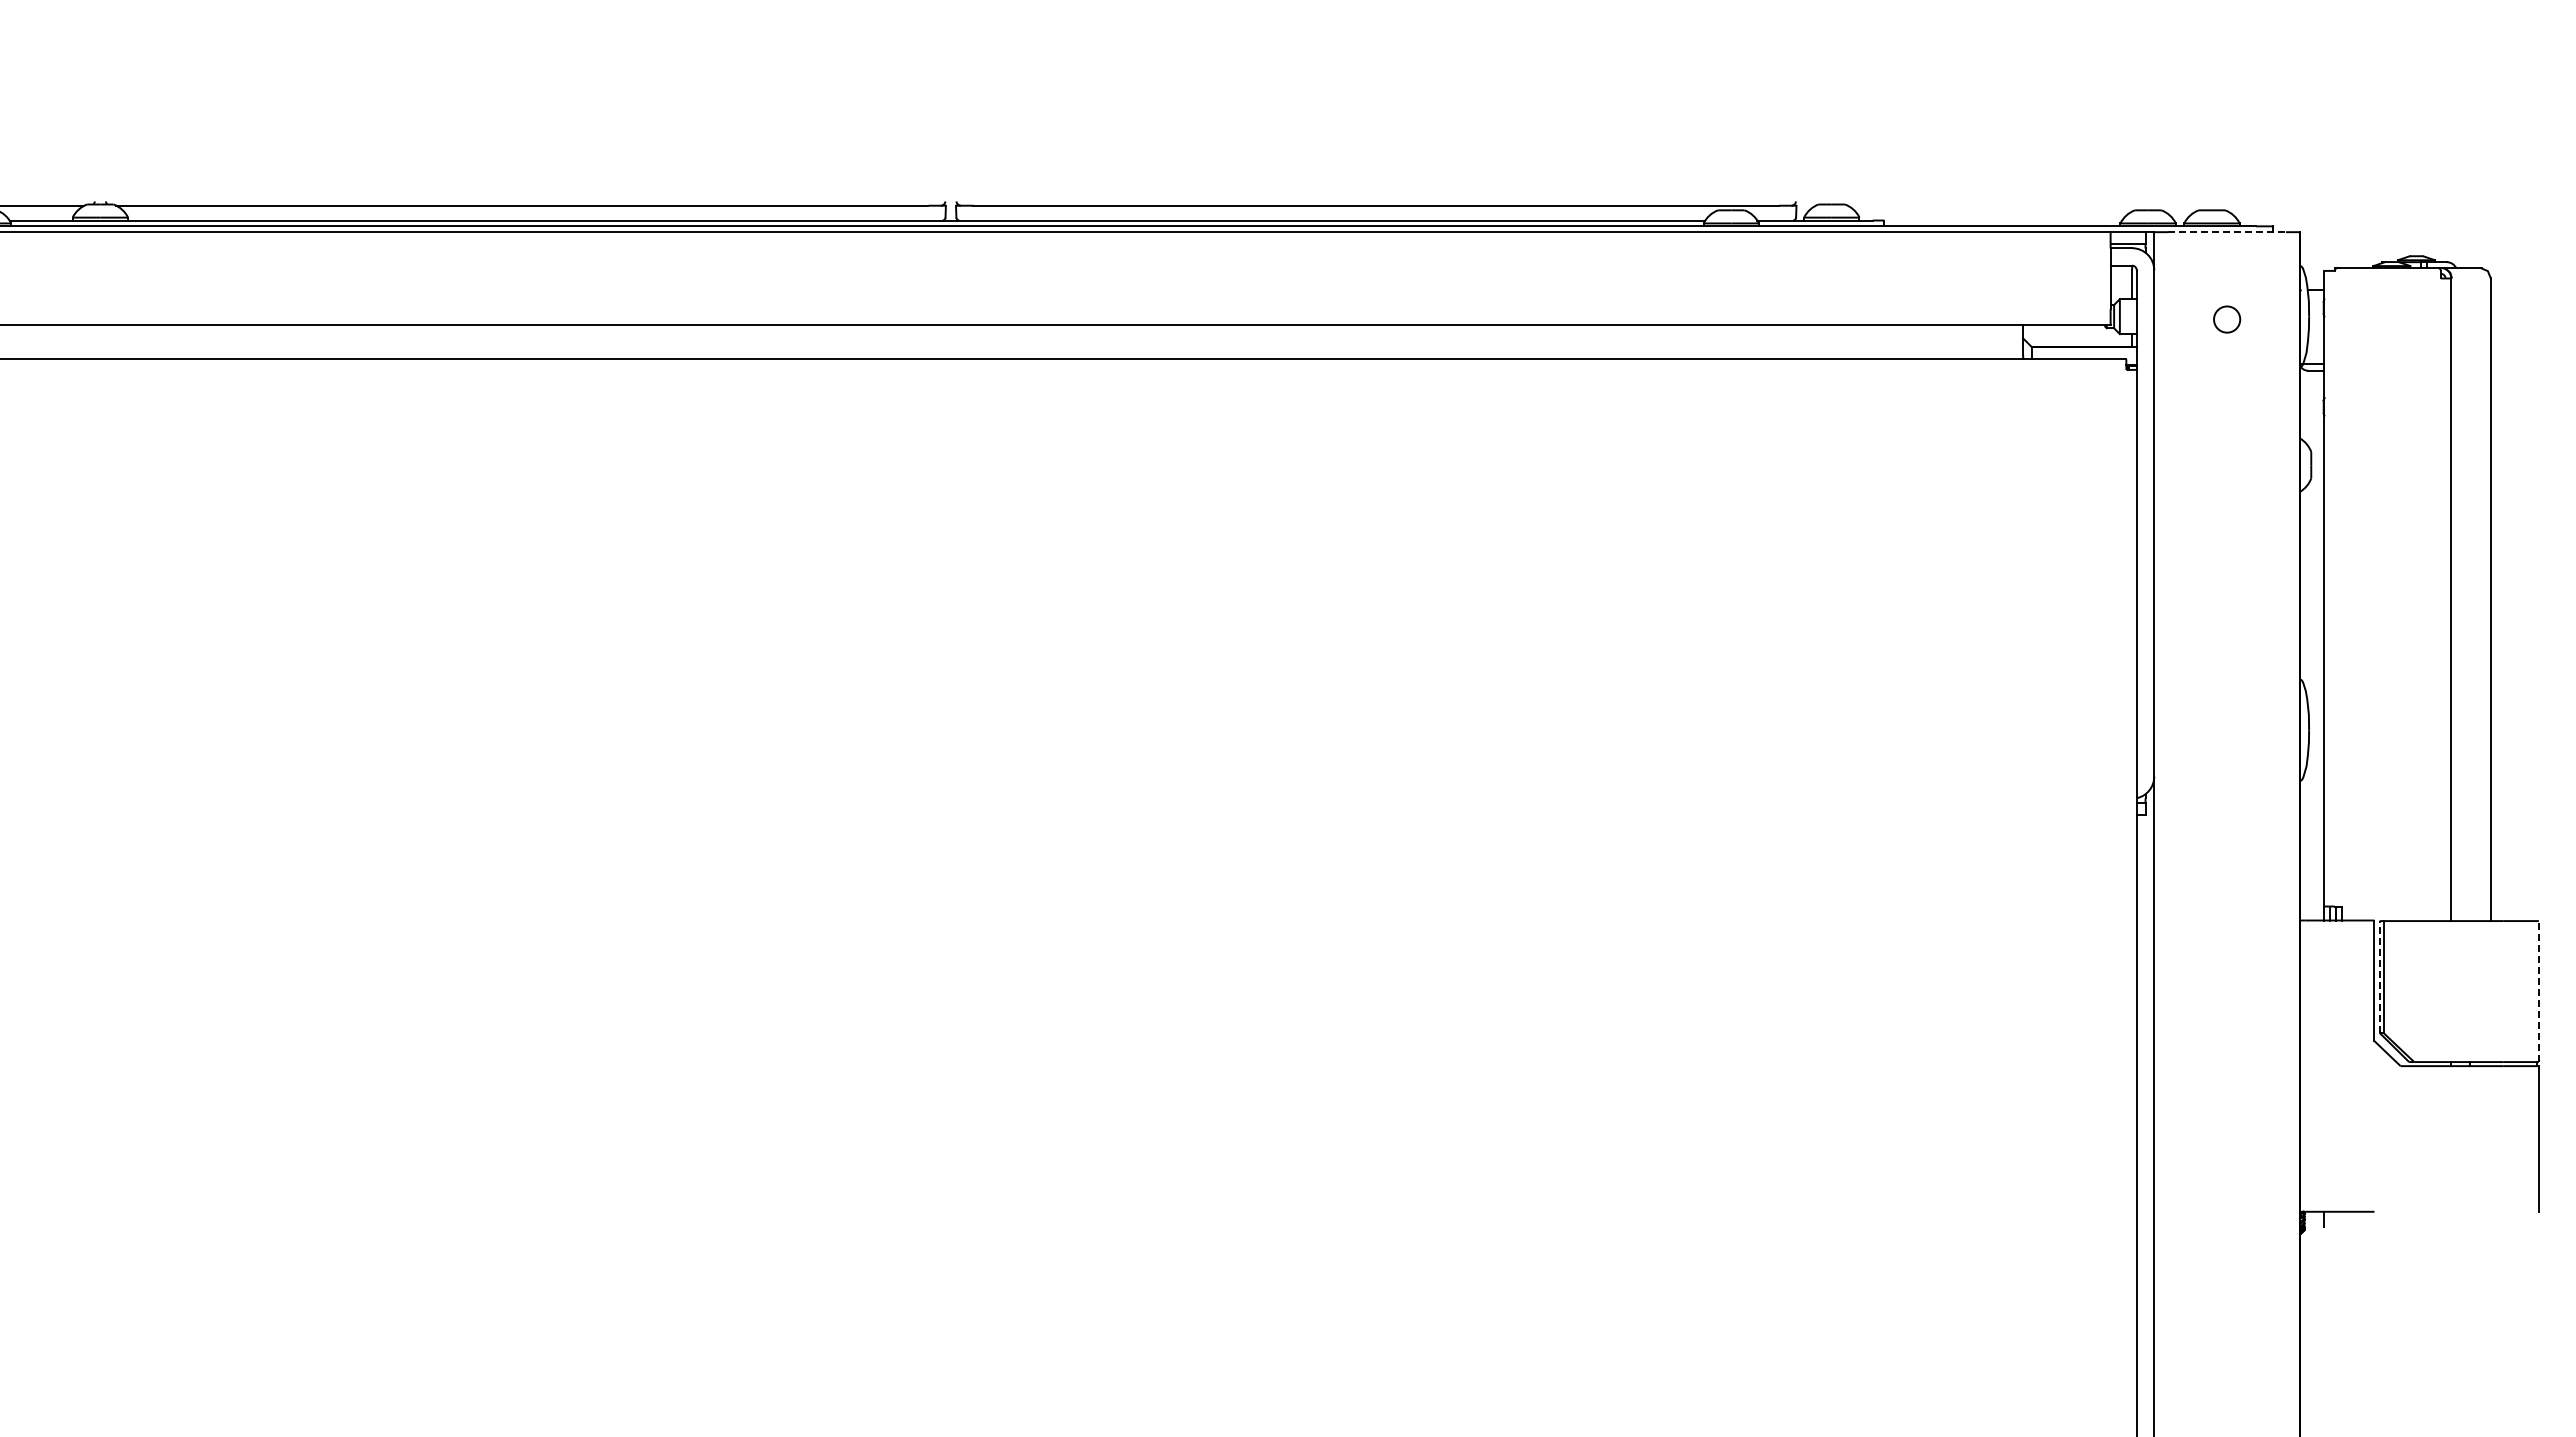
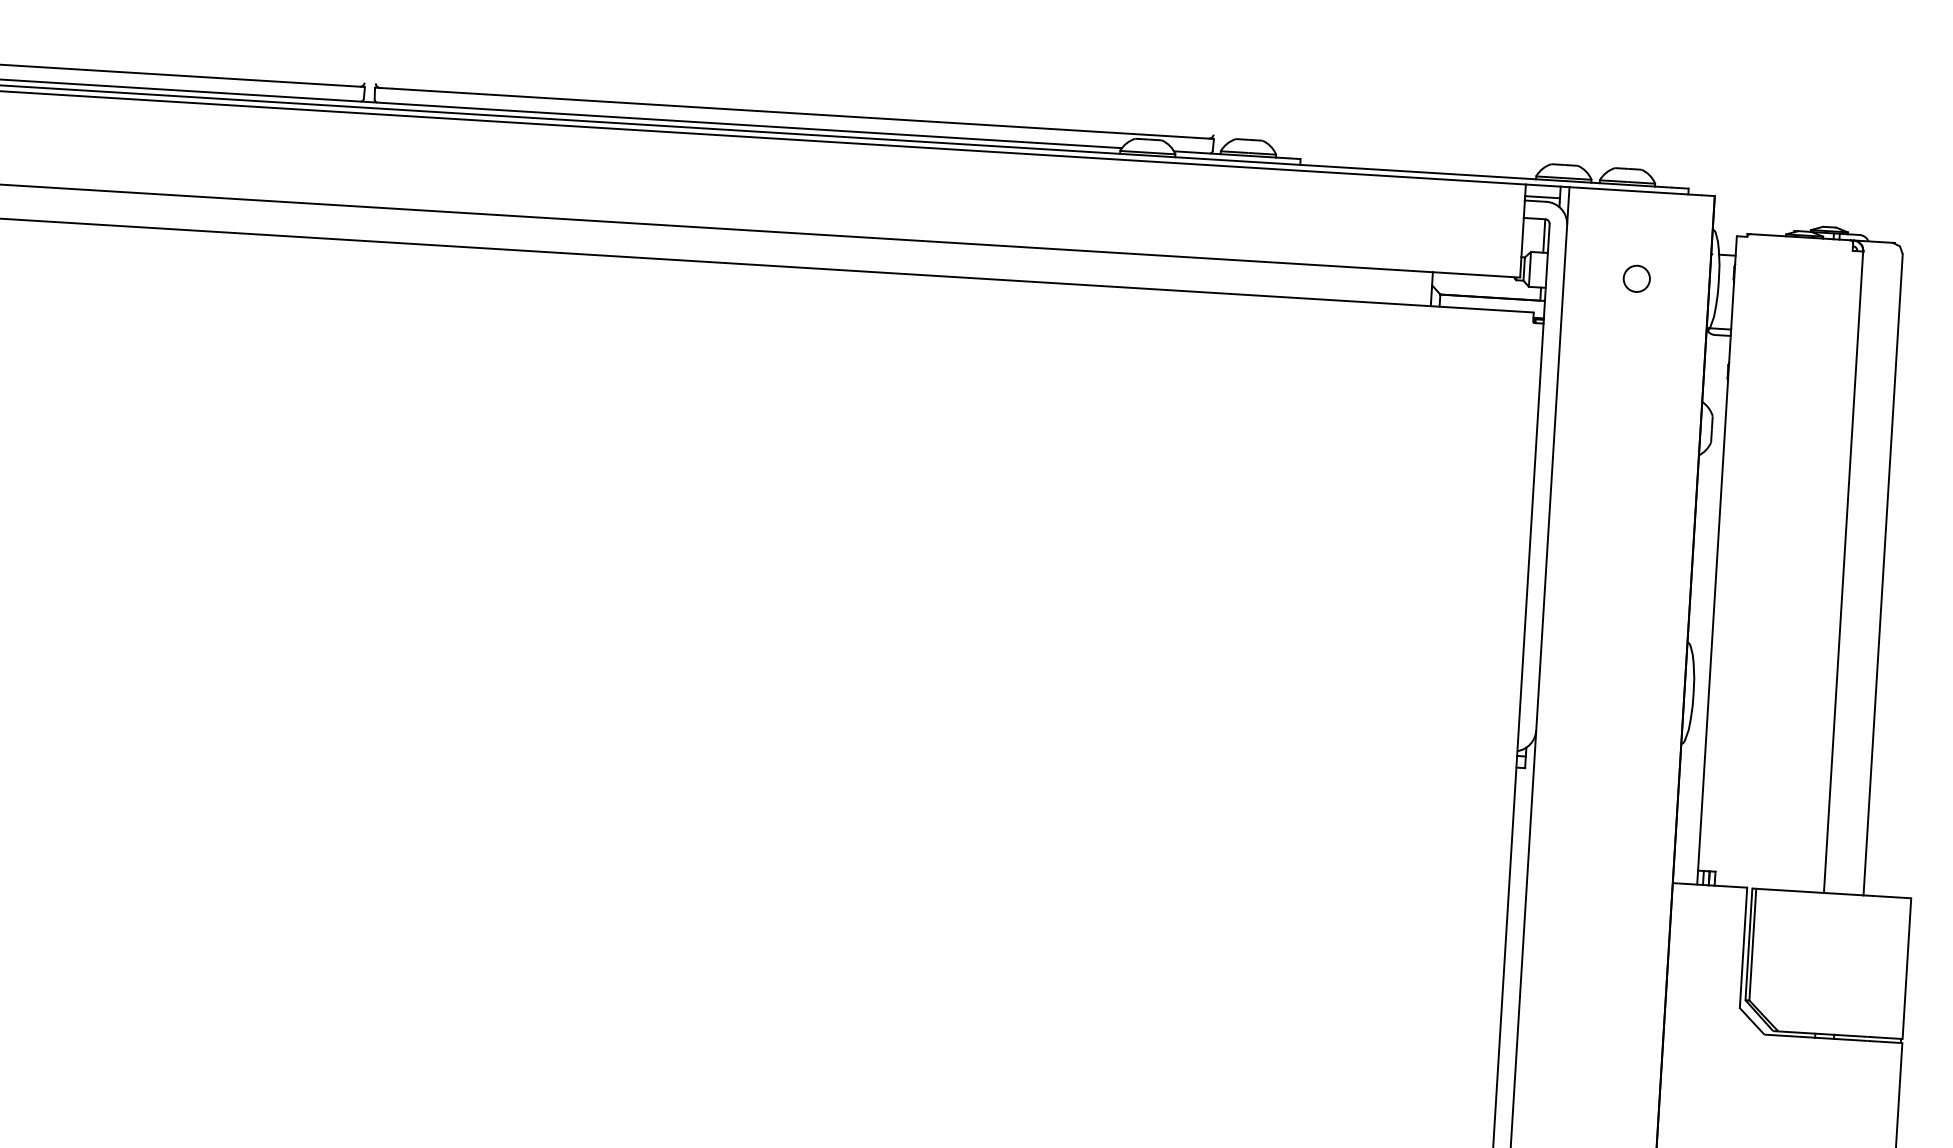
line: (2227, 232) -> (1642, 191), dashed -> solid
line: (2379, 977) -> (1748, 944), dashed -> solid
line: (2538, 991) -> (1906, 968), dashed -> solid

